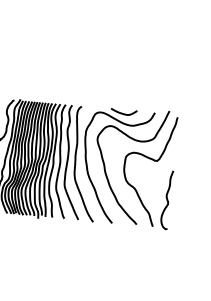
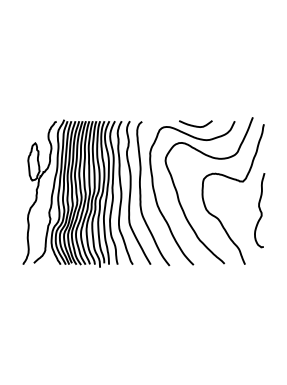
curve: (166, 200) -> (259, 210), moved

